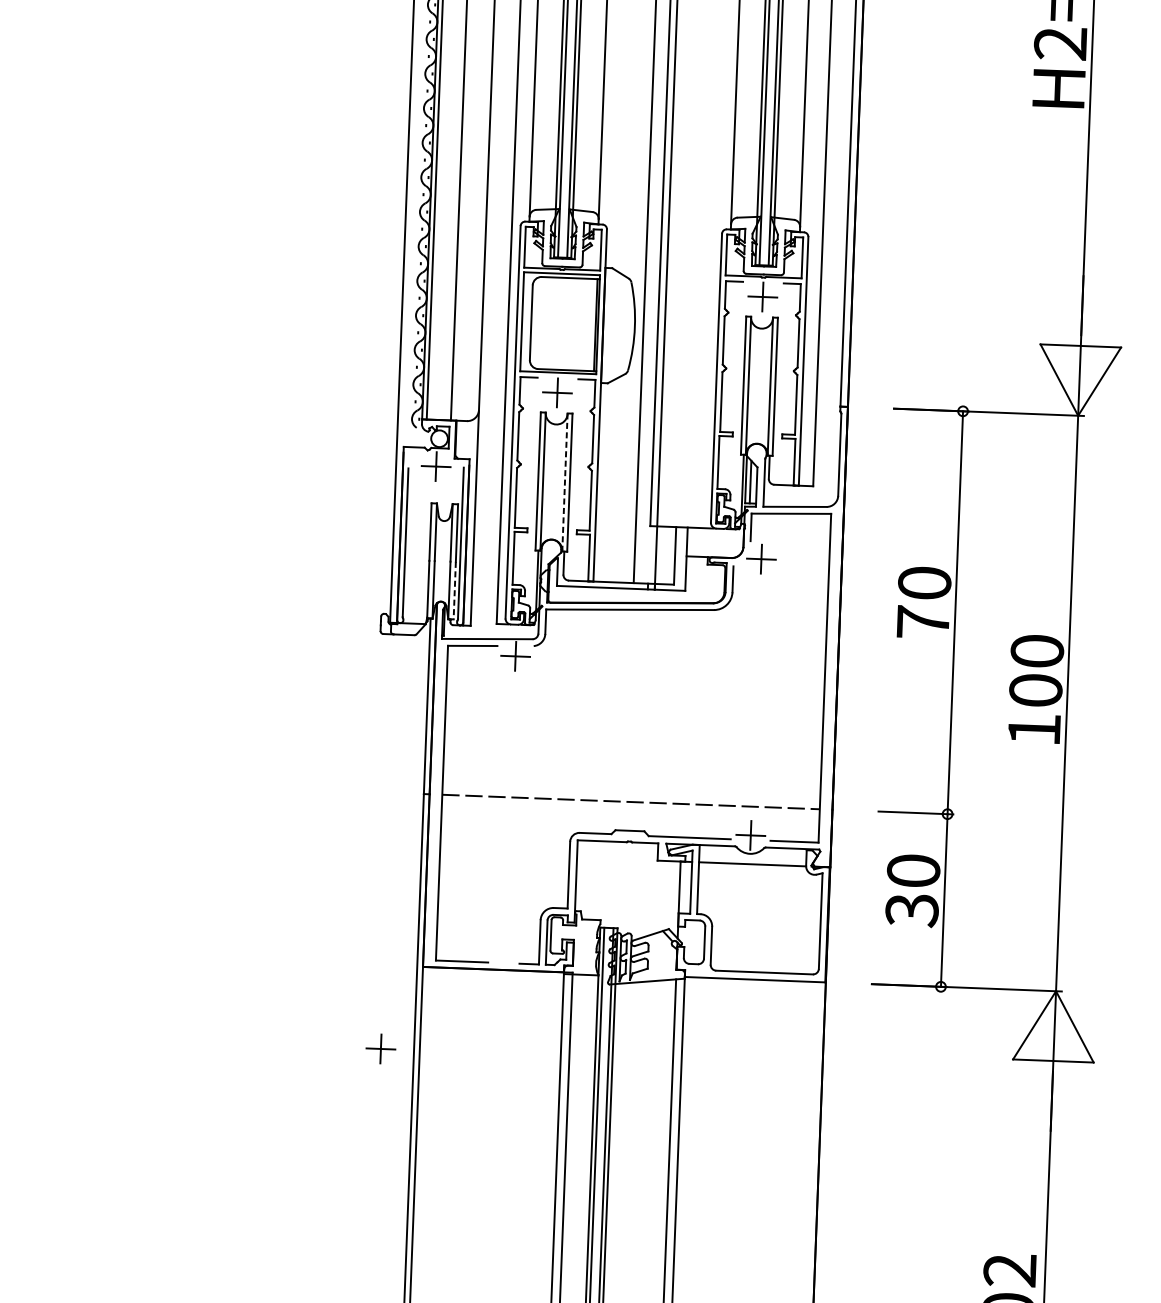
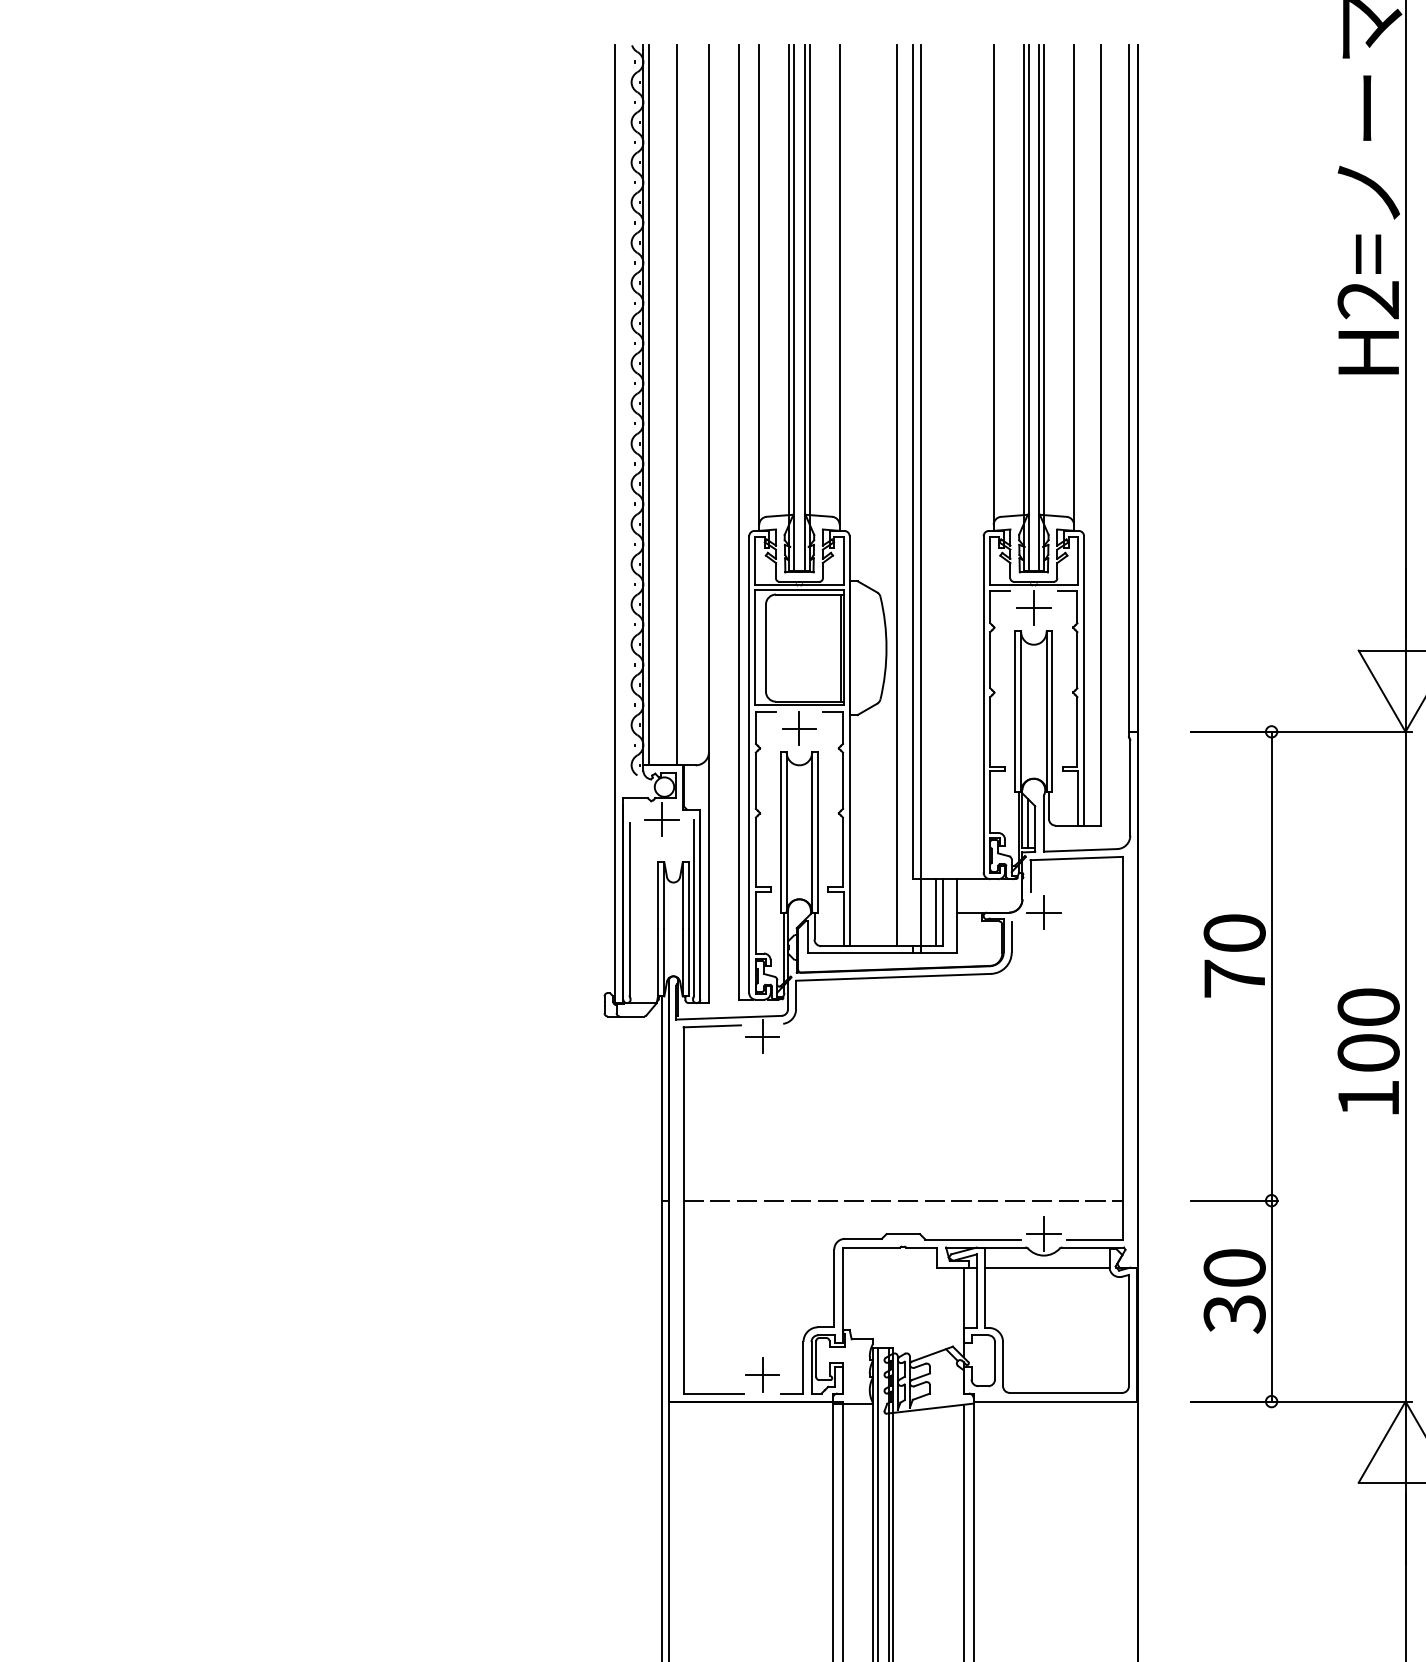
line: (565, 482) -> (812, 832), dashed -> solid
line: (669, 555) -> (936, 912), added
line: (454, 591) -> (688, 963), dashed -> solid
part: (380, 1048) -> (762, 1374), moved

